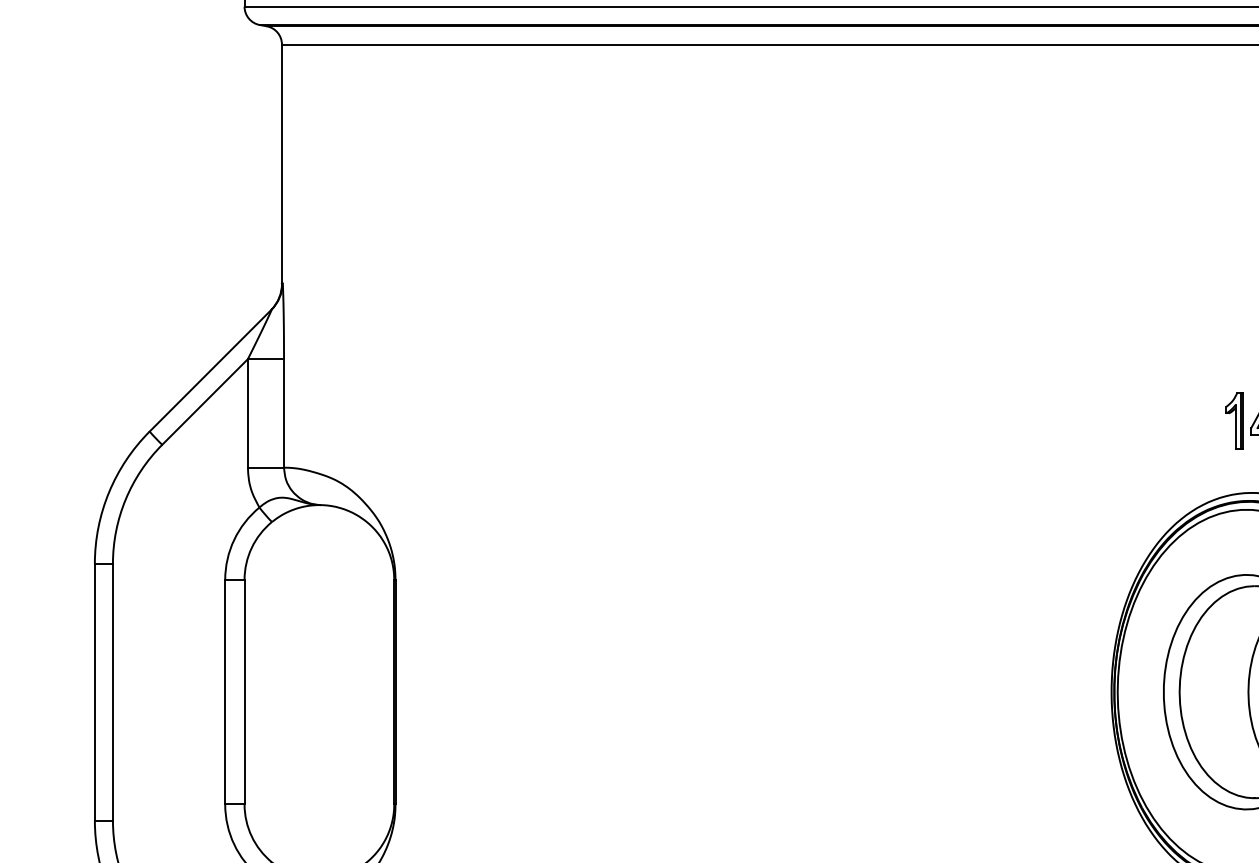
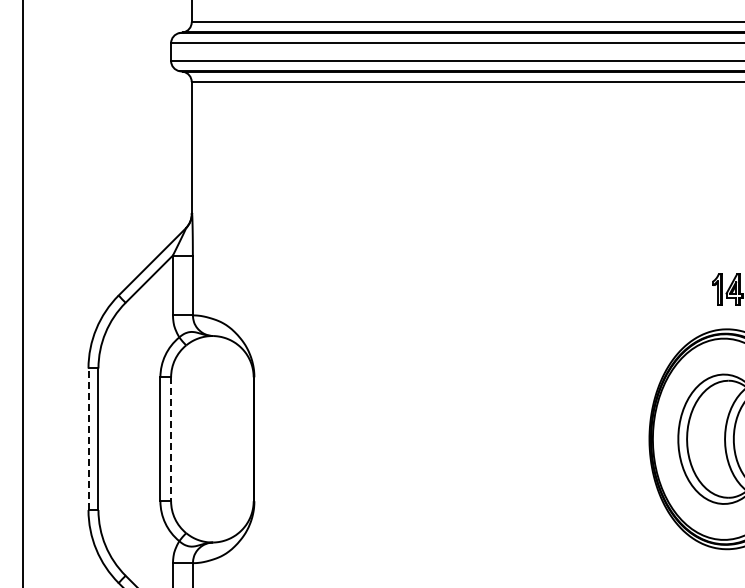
line: (94, 692) -> (88, 439), solid -> dashed
line: (245, 692) -> (171, 439), solid -> dashed

